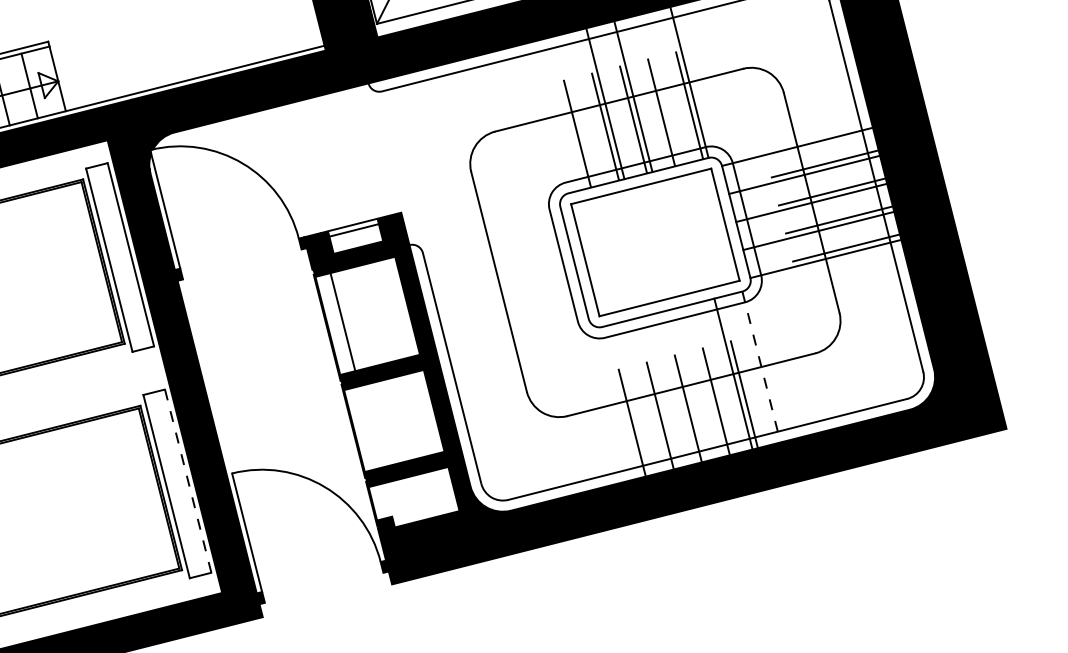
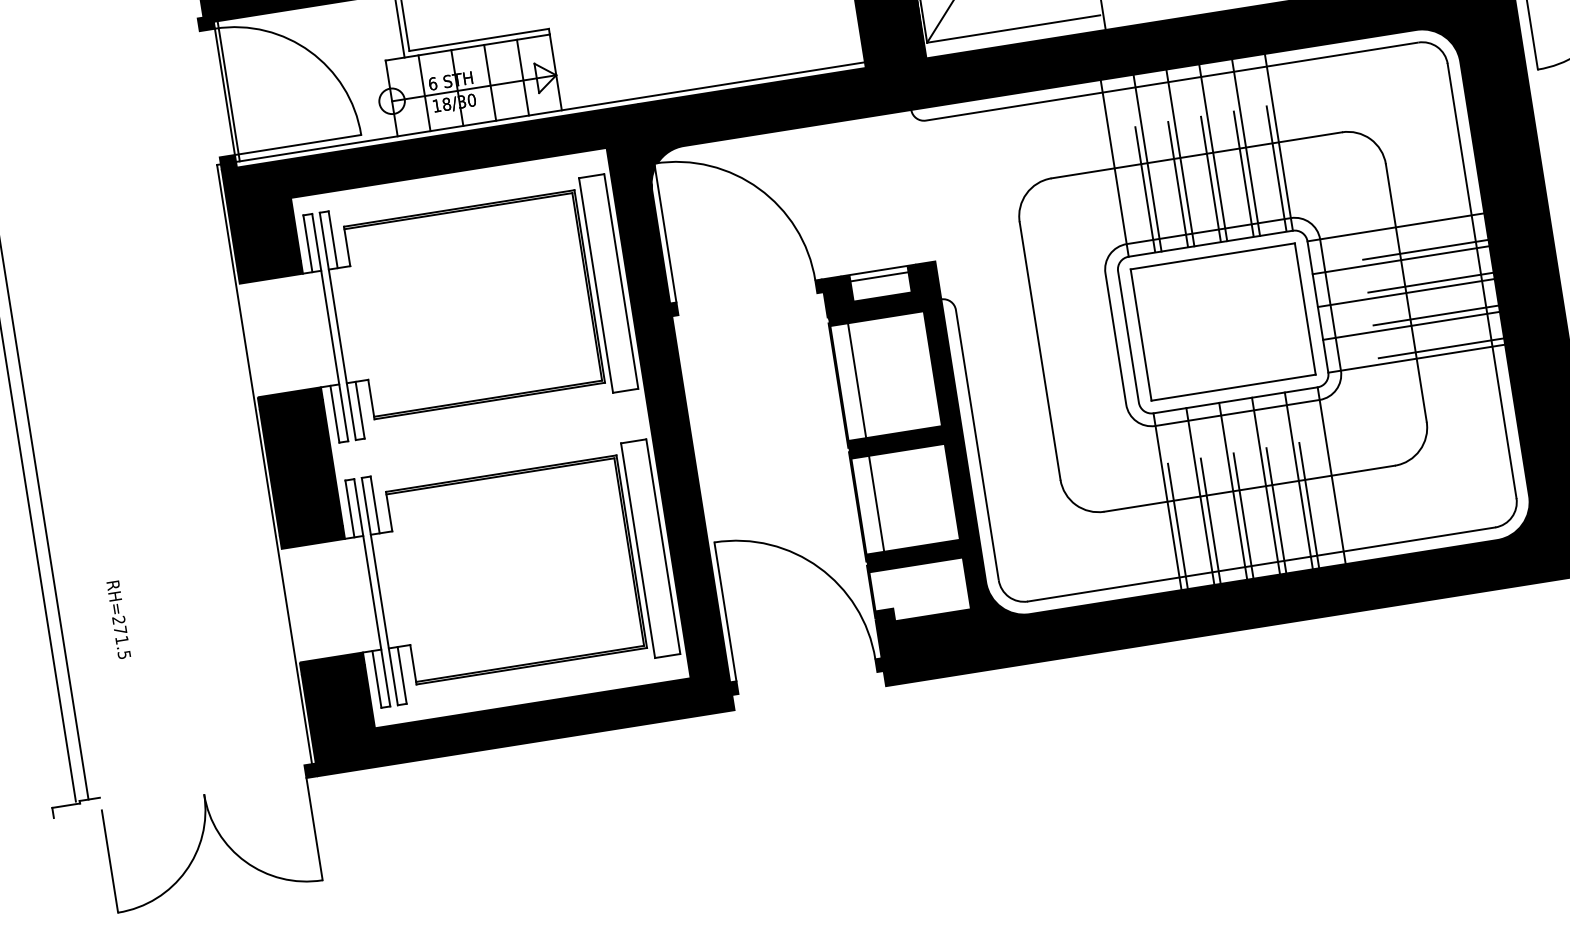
line: (661, 89) -> (1246, 147), added
line: (577, 110) -> (1147, 162), added
line: (549, 117) -> (1114, 167), added
line: (761, 367) -> (1331, 476), dashed -> solid
line: (705, 380) -> (1266, 485), added
line: (677, 387) -> (1233, 490), added
line: (649, 395) -> (1200, 496), added
line: (621, 402) -> (1167, 501), added
line: (369, 426) -> (876, 503), added
line: (188, 480) -> (663, 546), dashed -> solid

